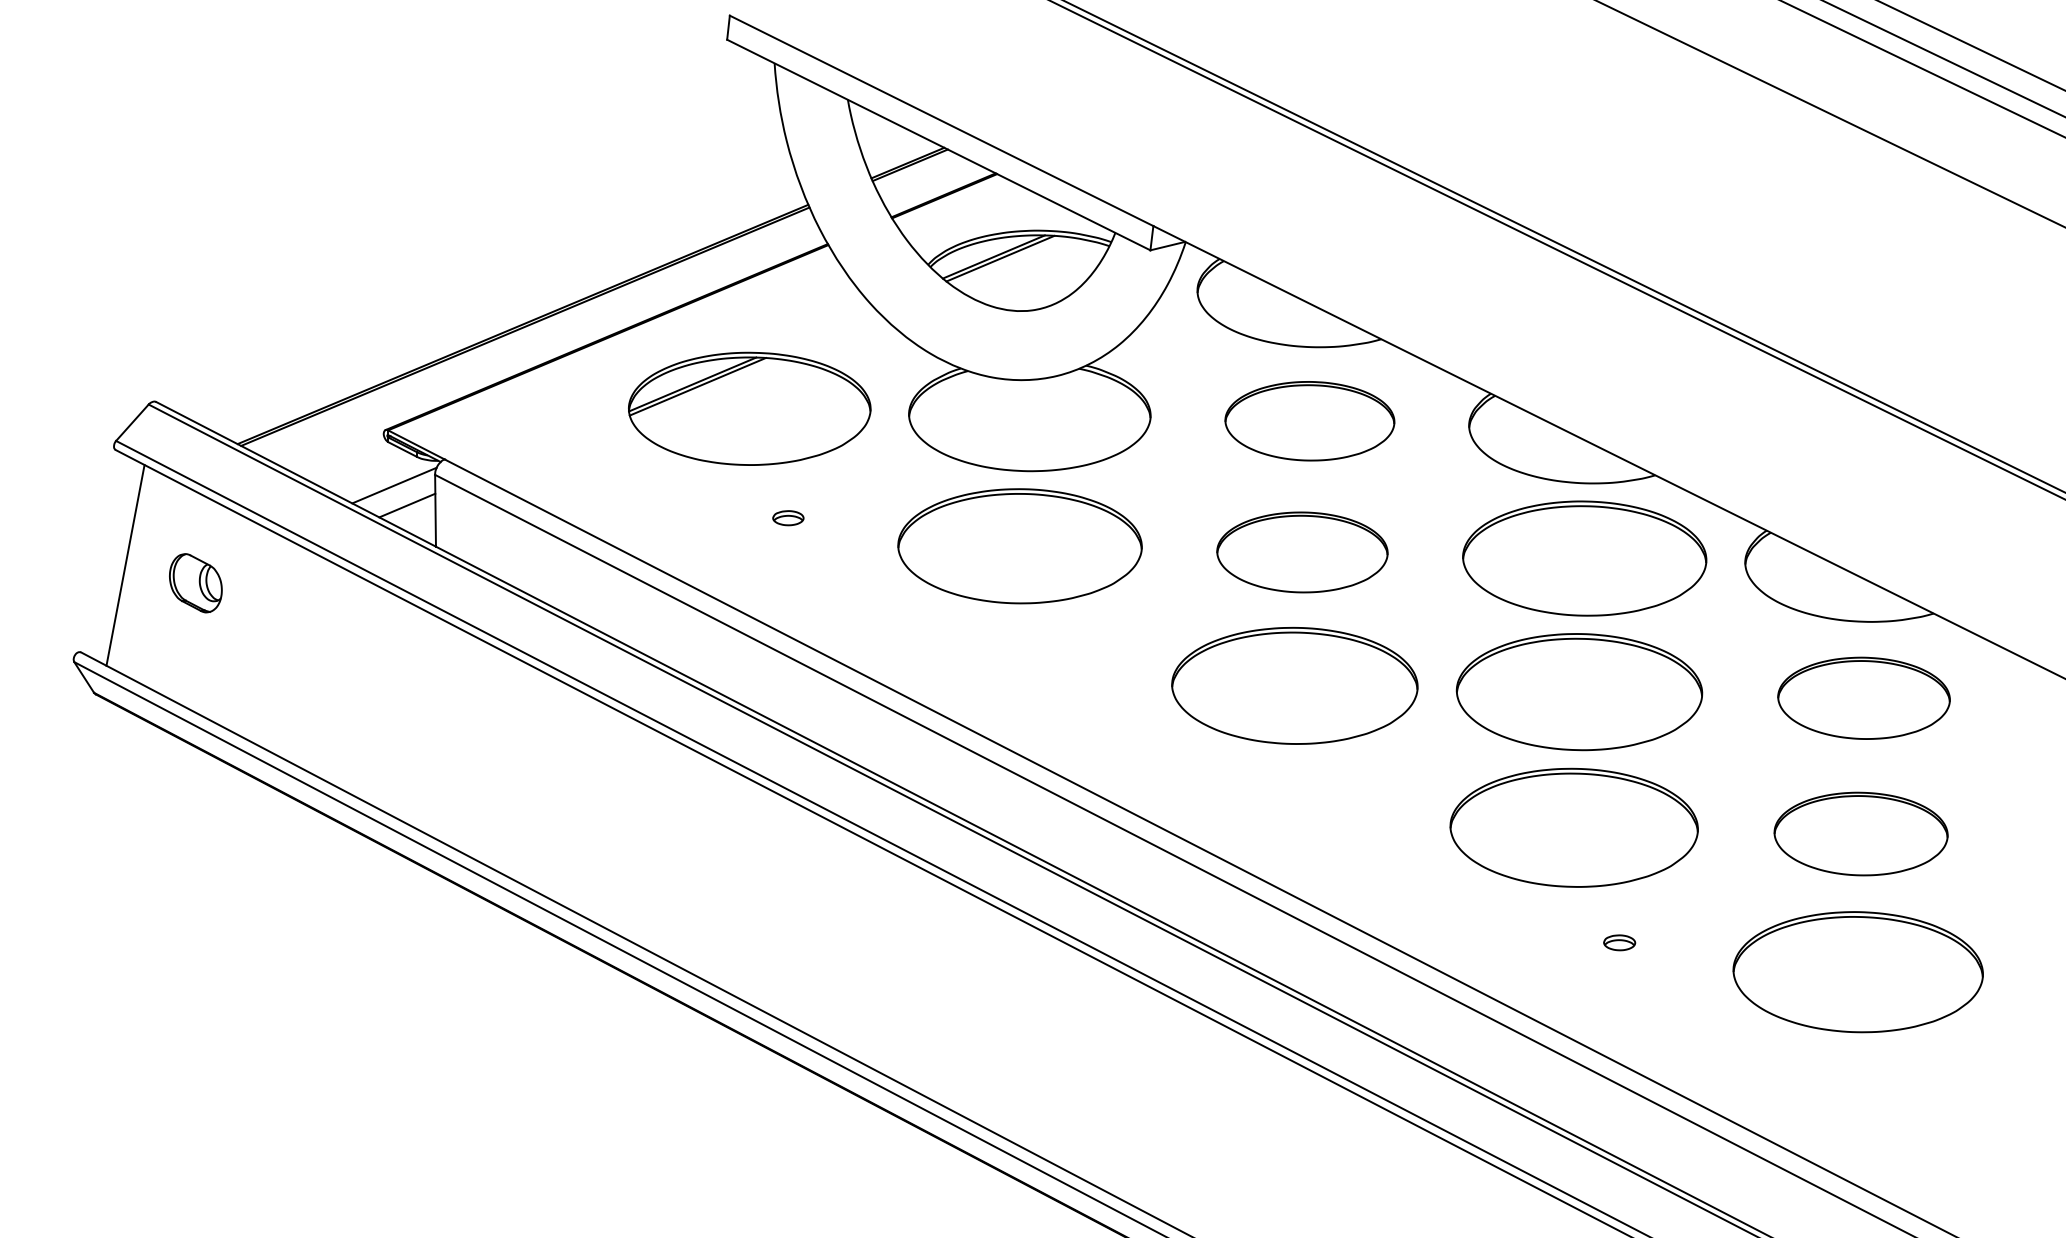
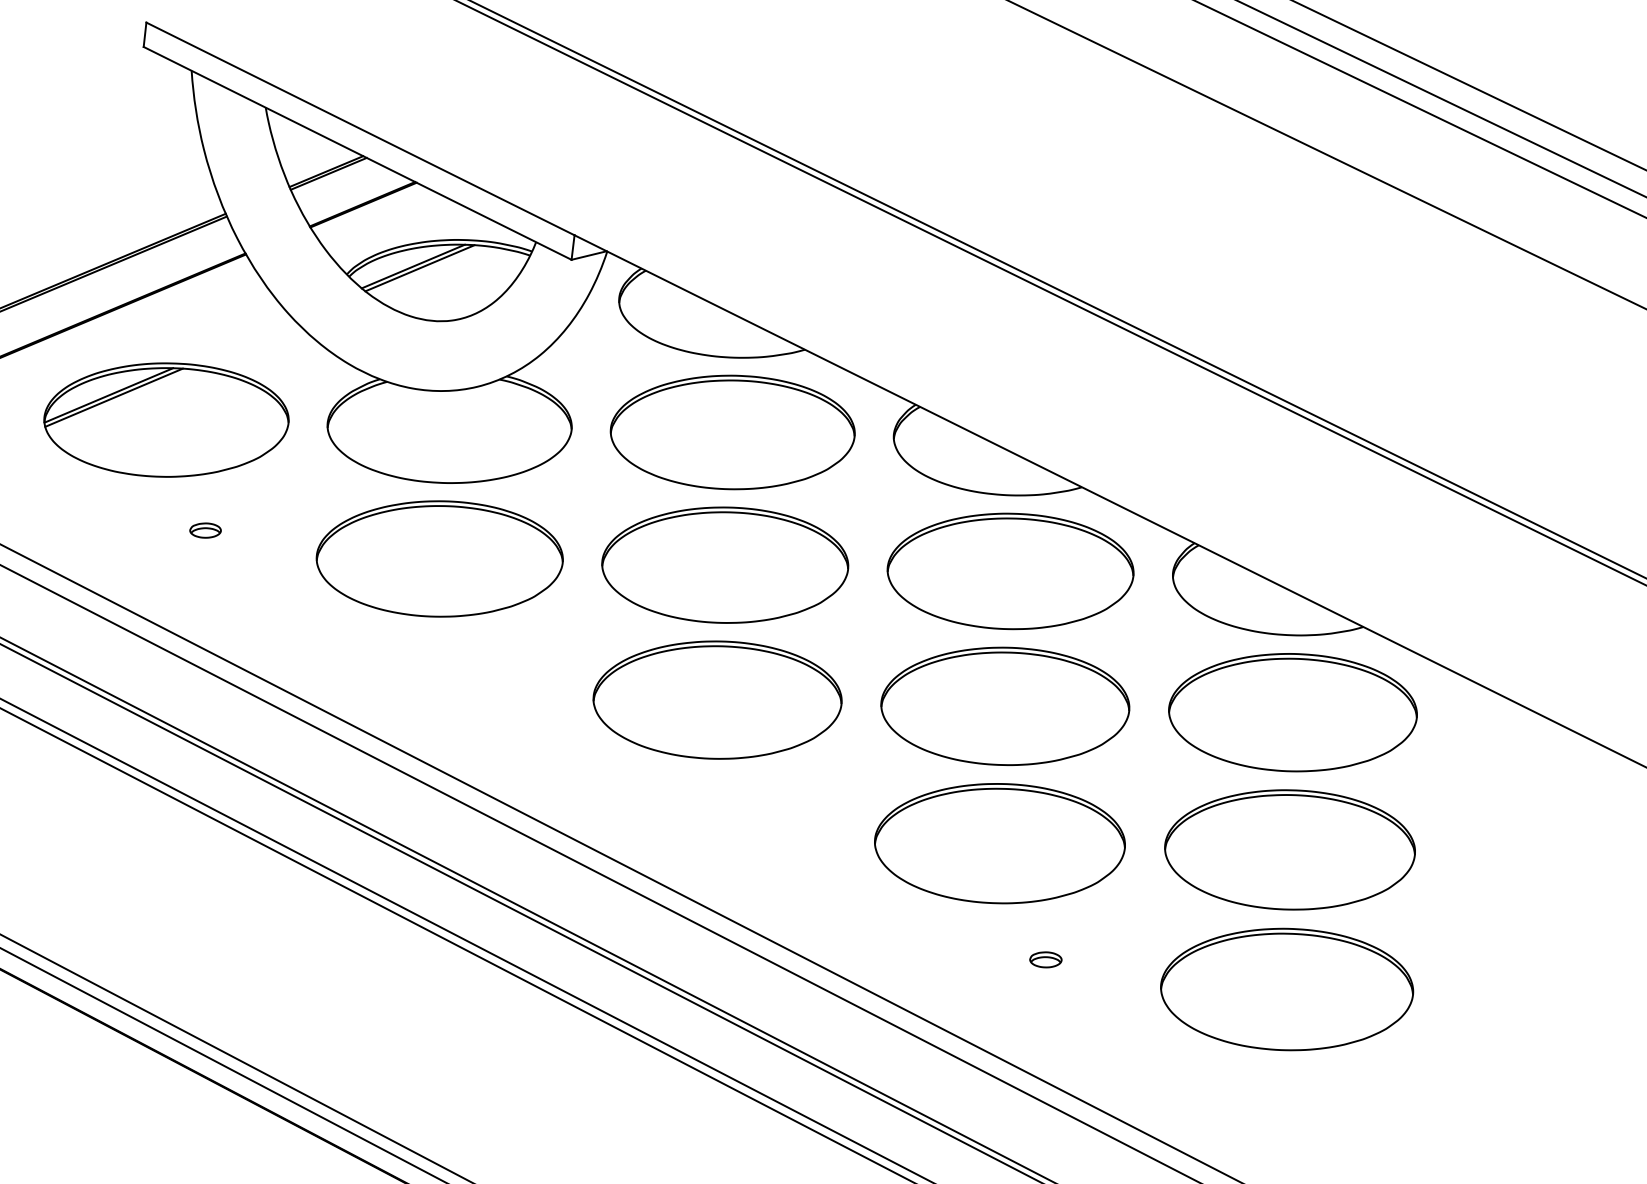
part: (1309, 421) -> (732, 432), size x1.43
part: (1302, 552) -> (725, 565), size x1.43
part: (1863, 698) -> (1292, 712), size x1.43
part: (1860, 833) -> (1289, 849), size x1.43

